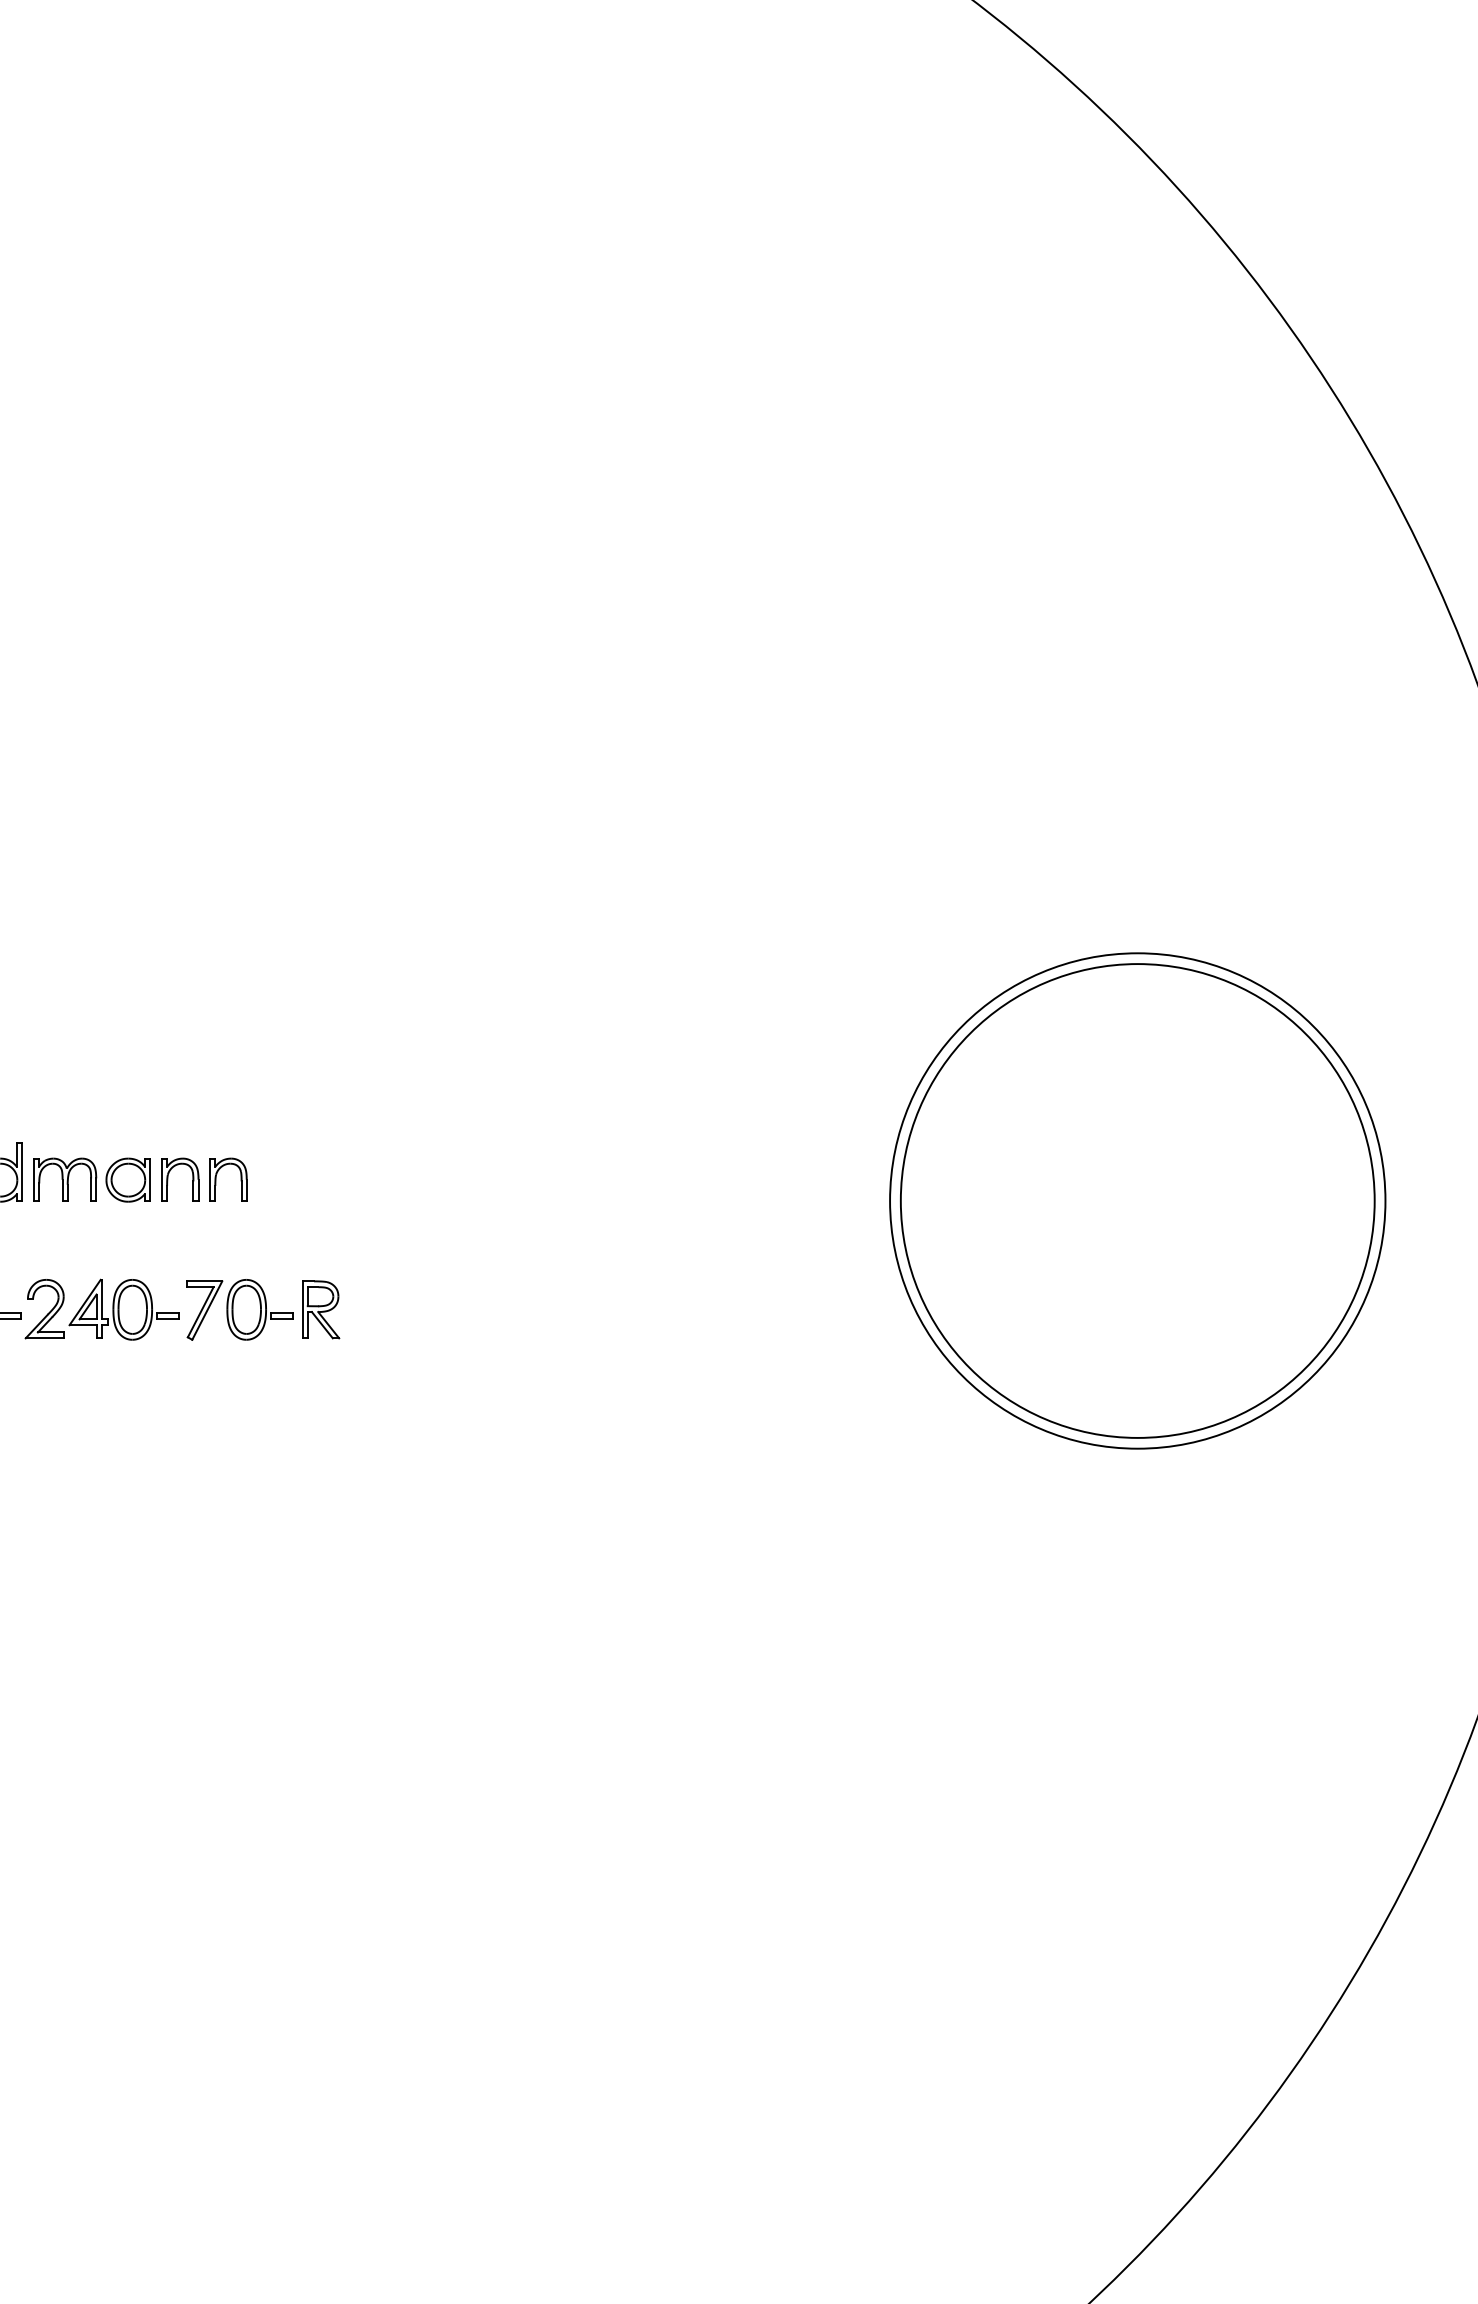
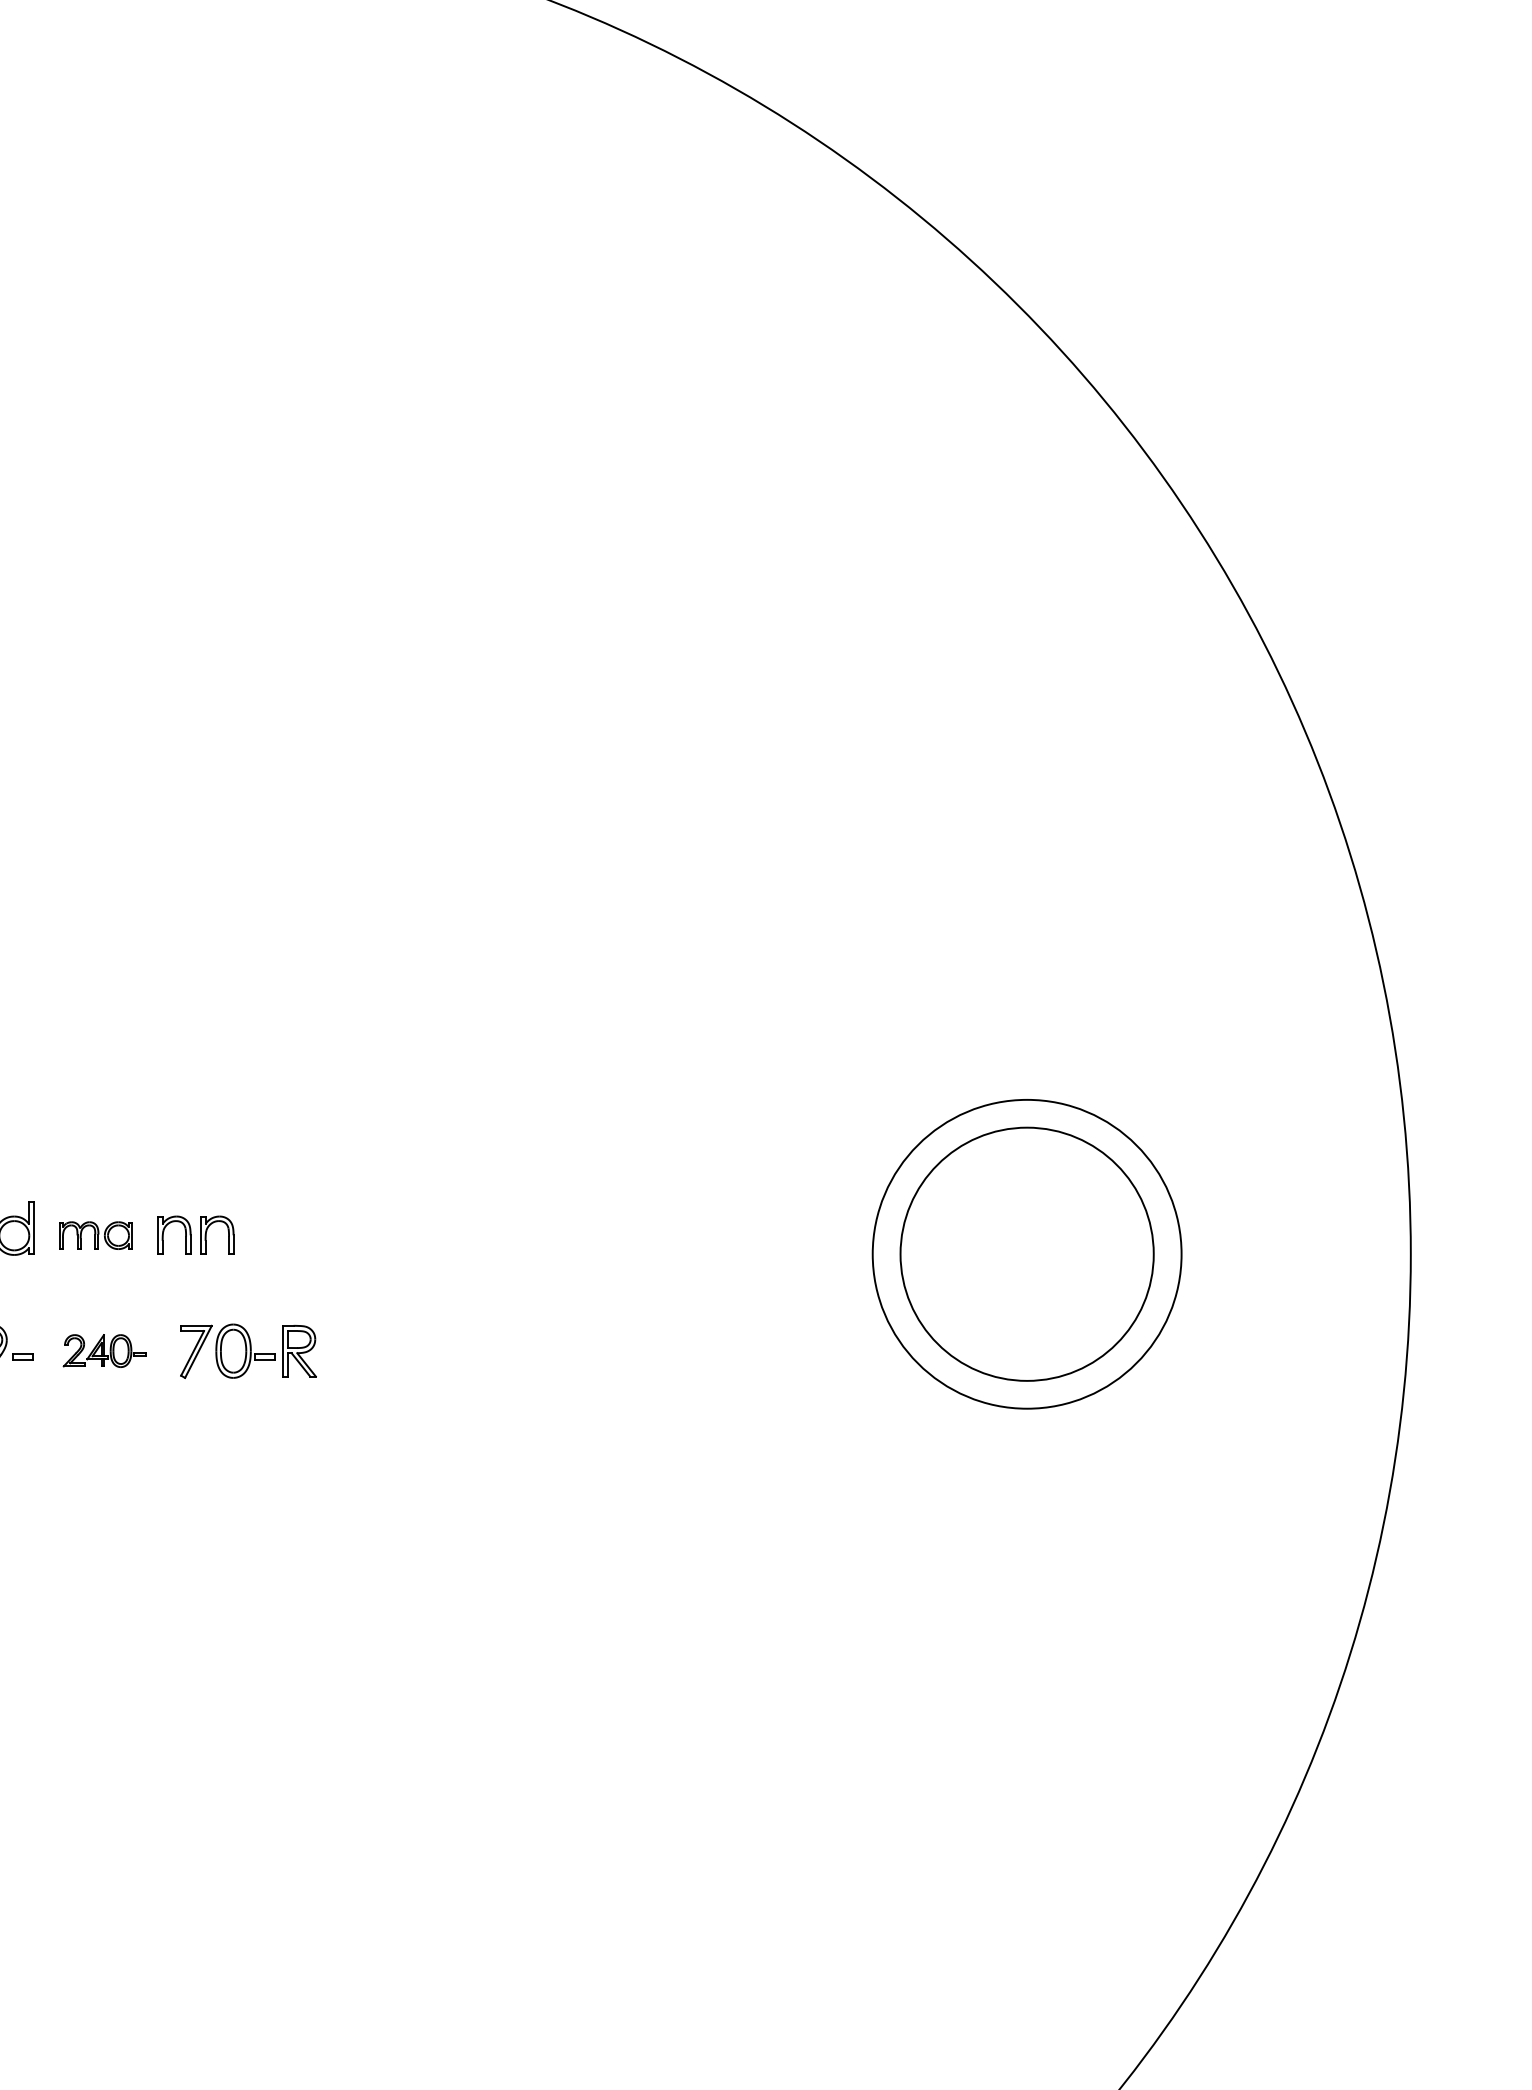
part: (91, 1179) -> (95, 1235), size x0.7
circle: (1137, 1200) -> (1026, 1253), size x0.7
circle: (1138, 1201) -> (1027, 1254), size x0.6
part: (101, 1309) -> (104, 1350), size x0.6

